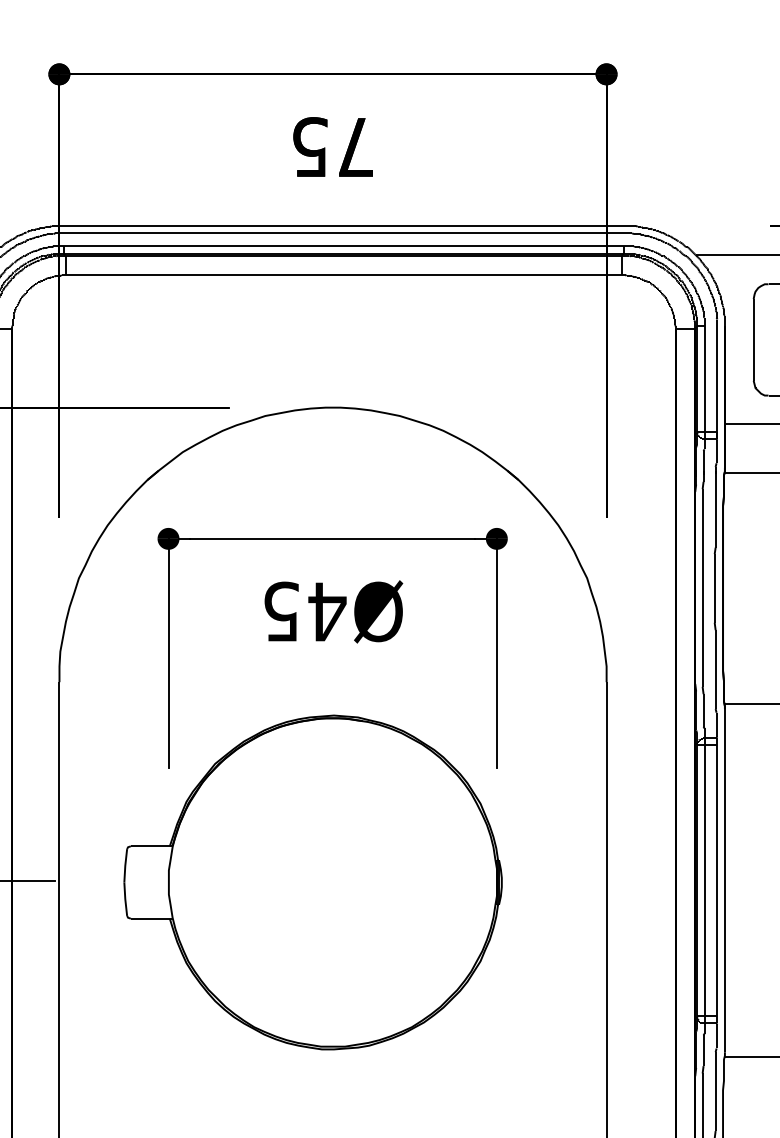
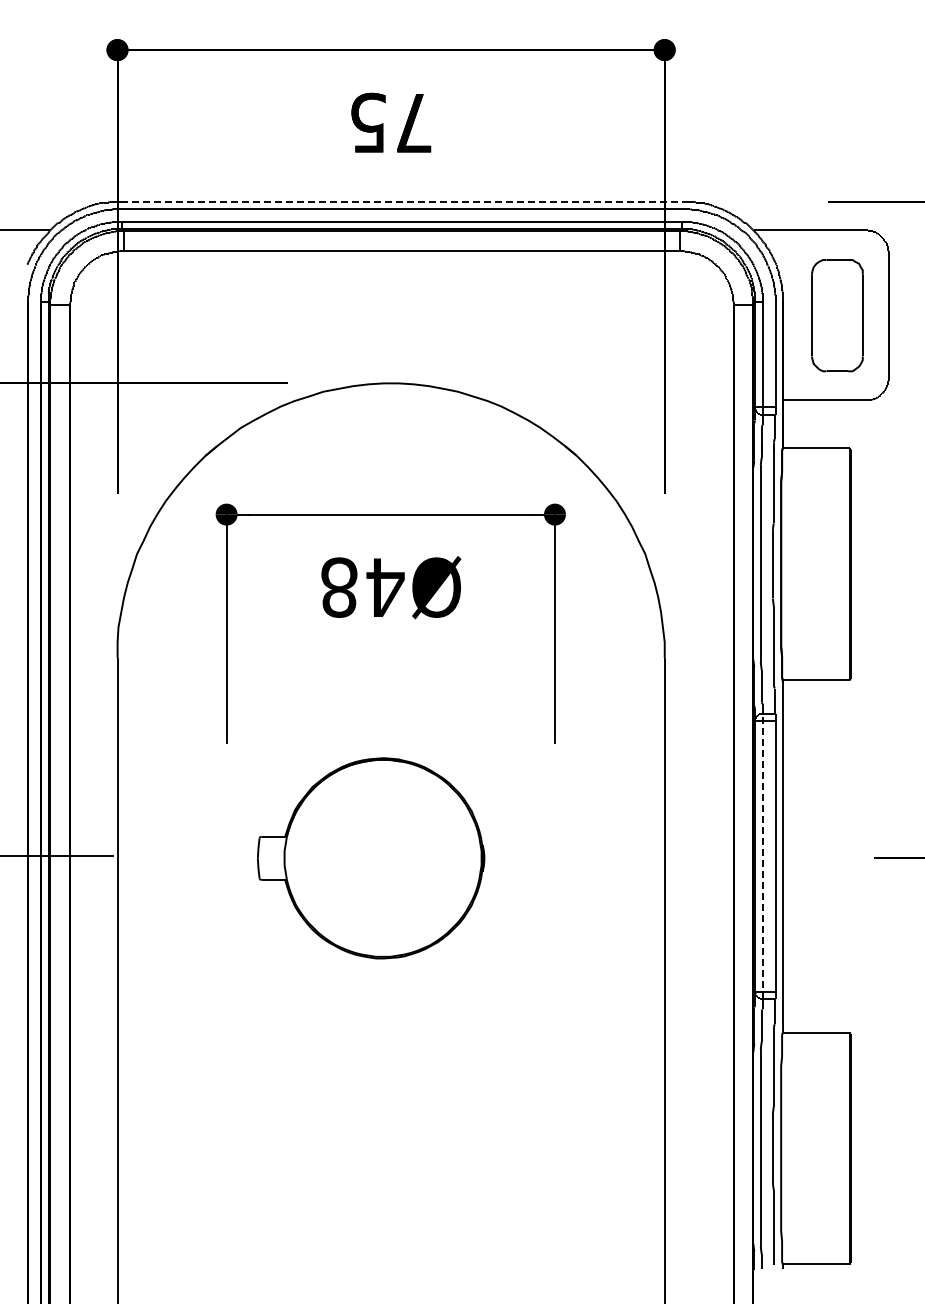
line: (344, 225) -> (402, 201), solid -> dashed
text: (281, 611) -> (339, 587), Ø45 -> Ø48
line: (704, 880) -> (762, 856), solid -> dashed
part: (312, 882) -> (370, 858), size x0.6

